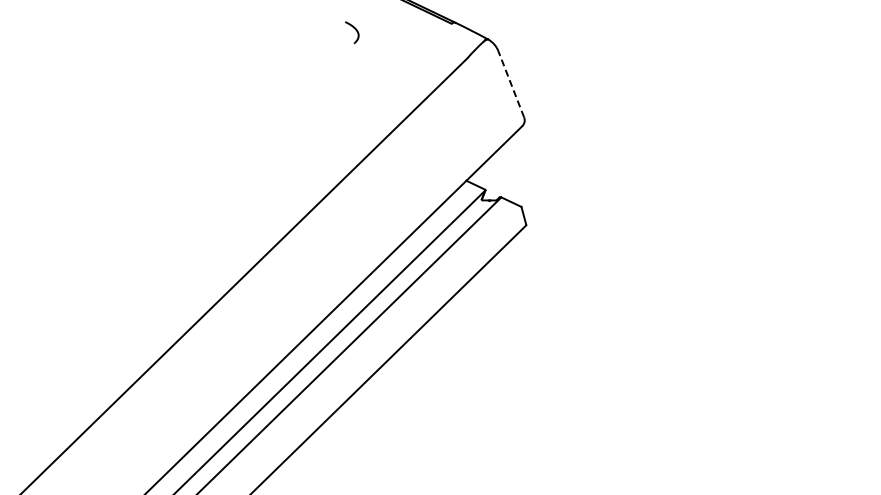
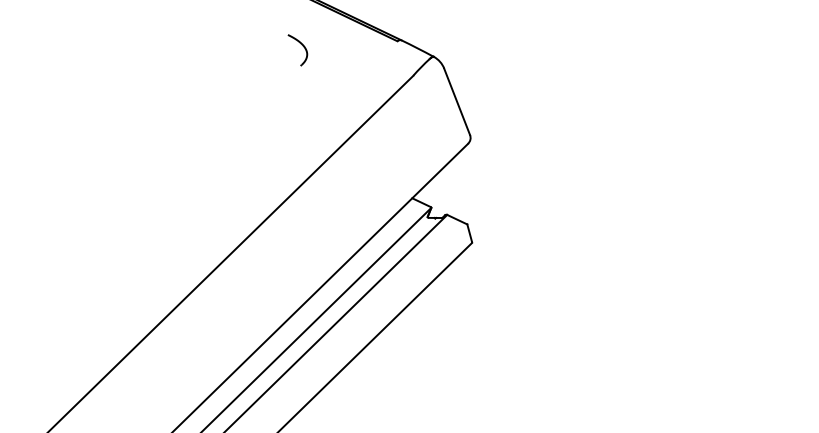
part: (352, 32) -> (298, 50), size x1.43
line: (511, 84) -> (457, 102), dashed -> solid

